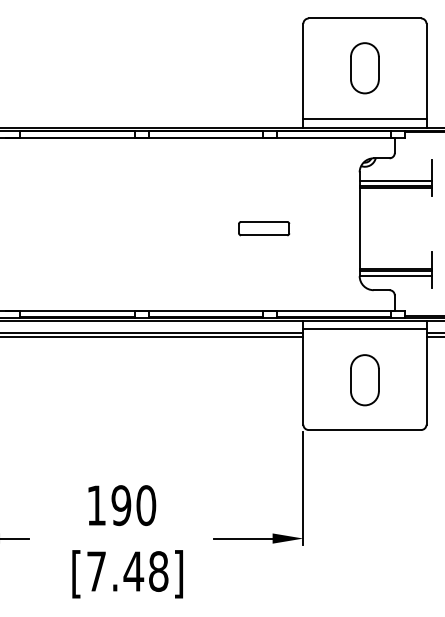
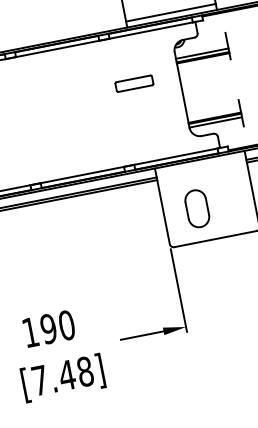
part: (264, 228) -> (134, 83), moved
line: (364, 329) -> (200, 165), removed
part: (364, 380) -> (197, 209), moved

